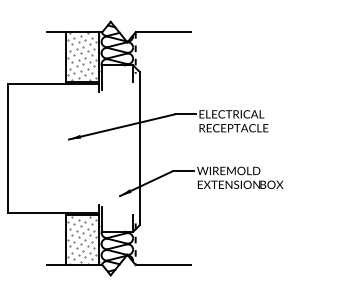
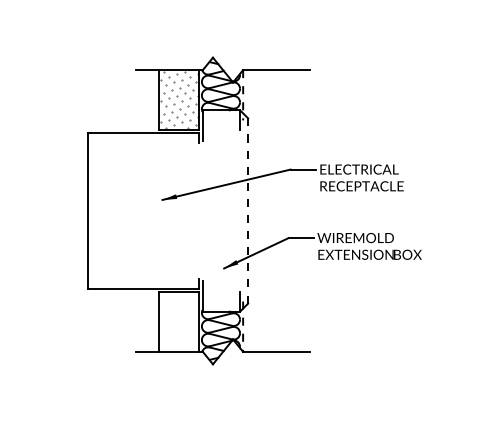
line: (140, 148) -> (248, 210), solid -> dashed
hatch: (83, 240) -> (179, 322), removed

